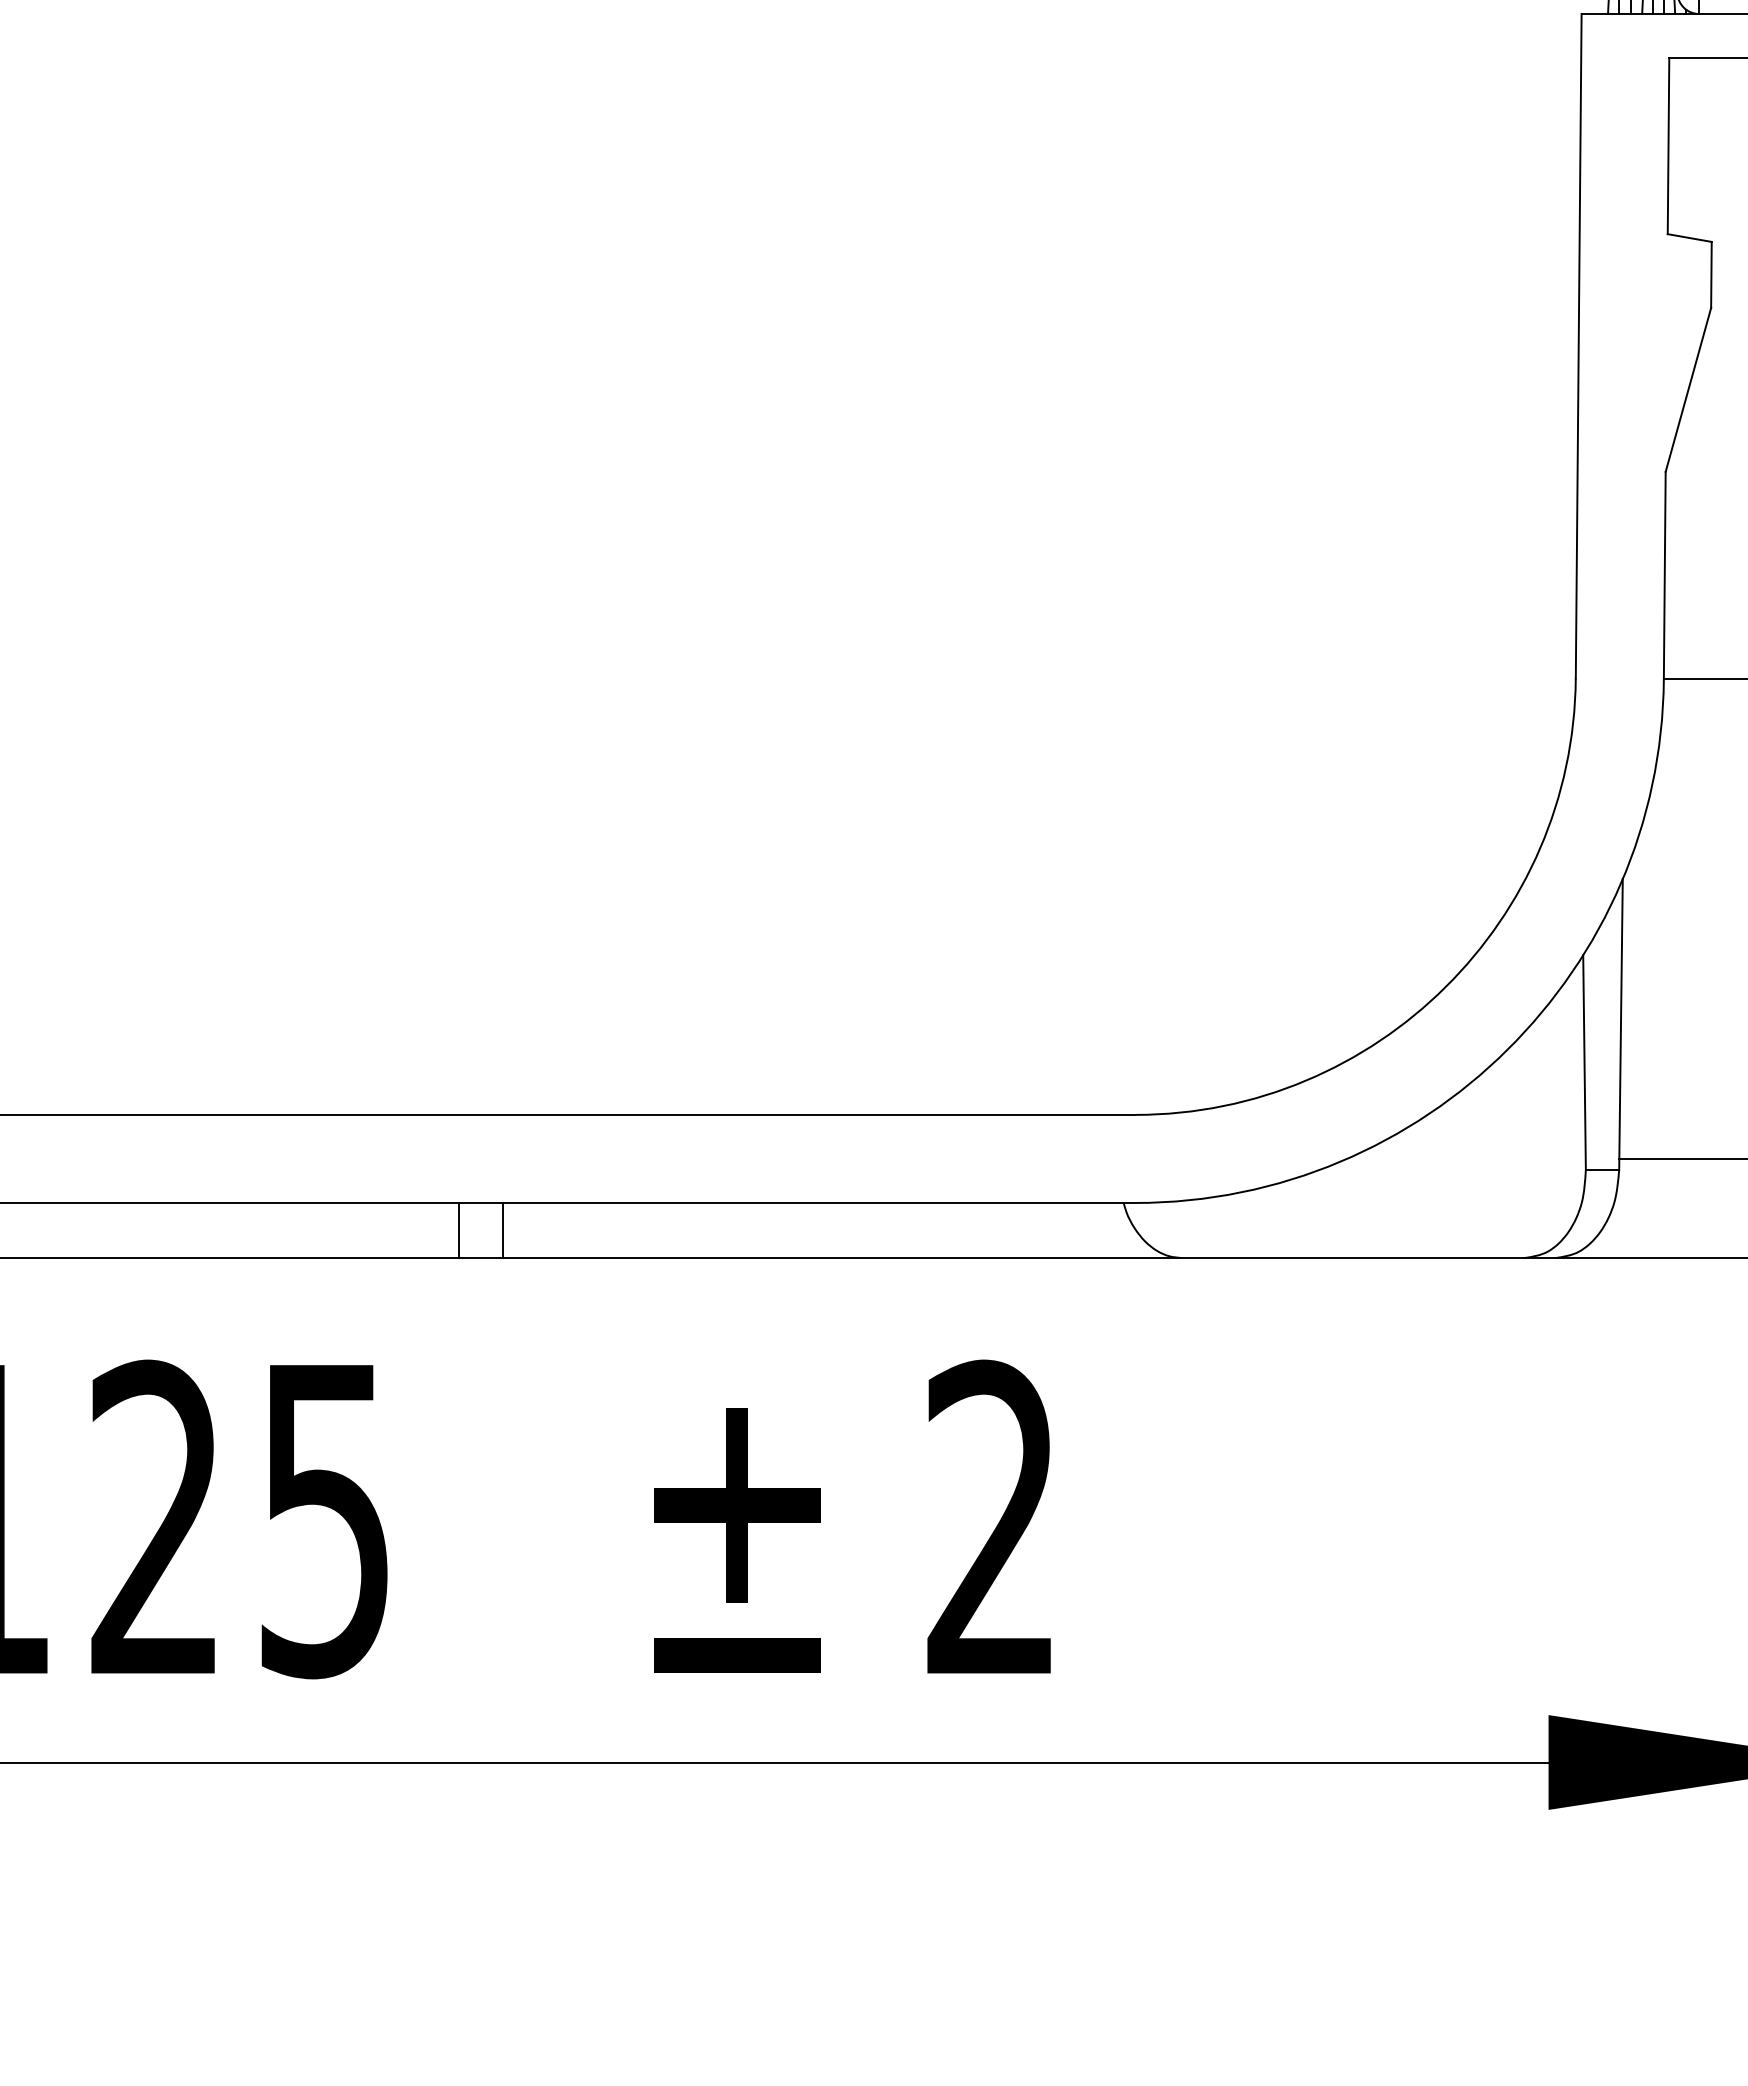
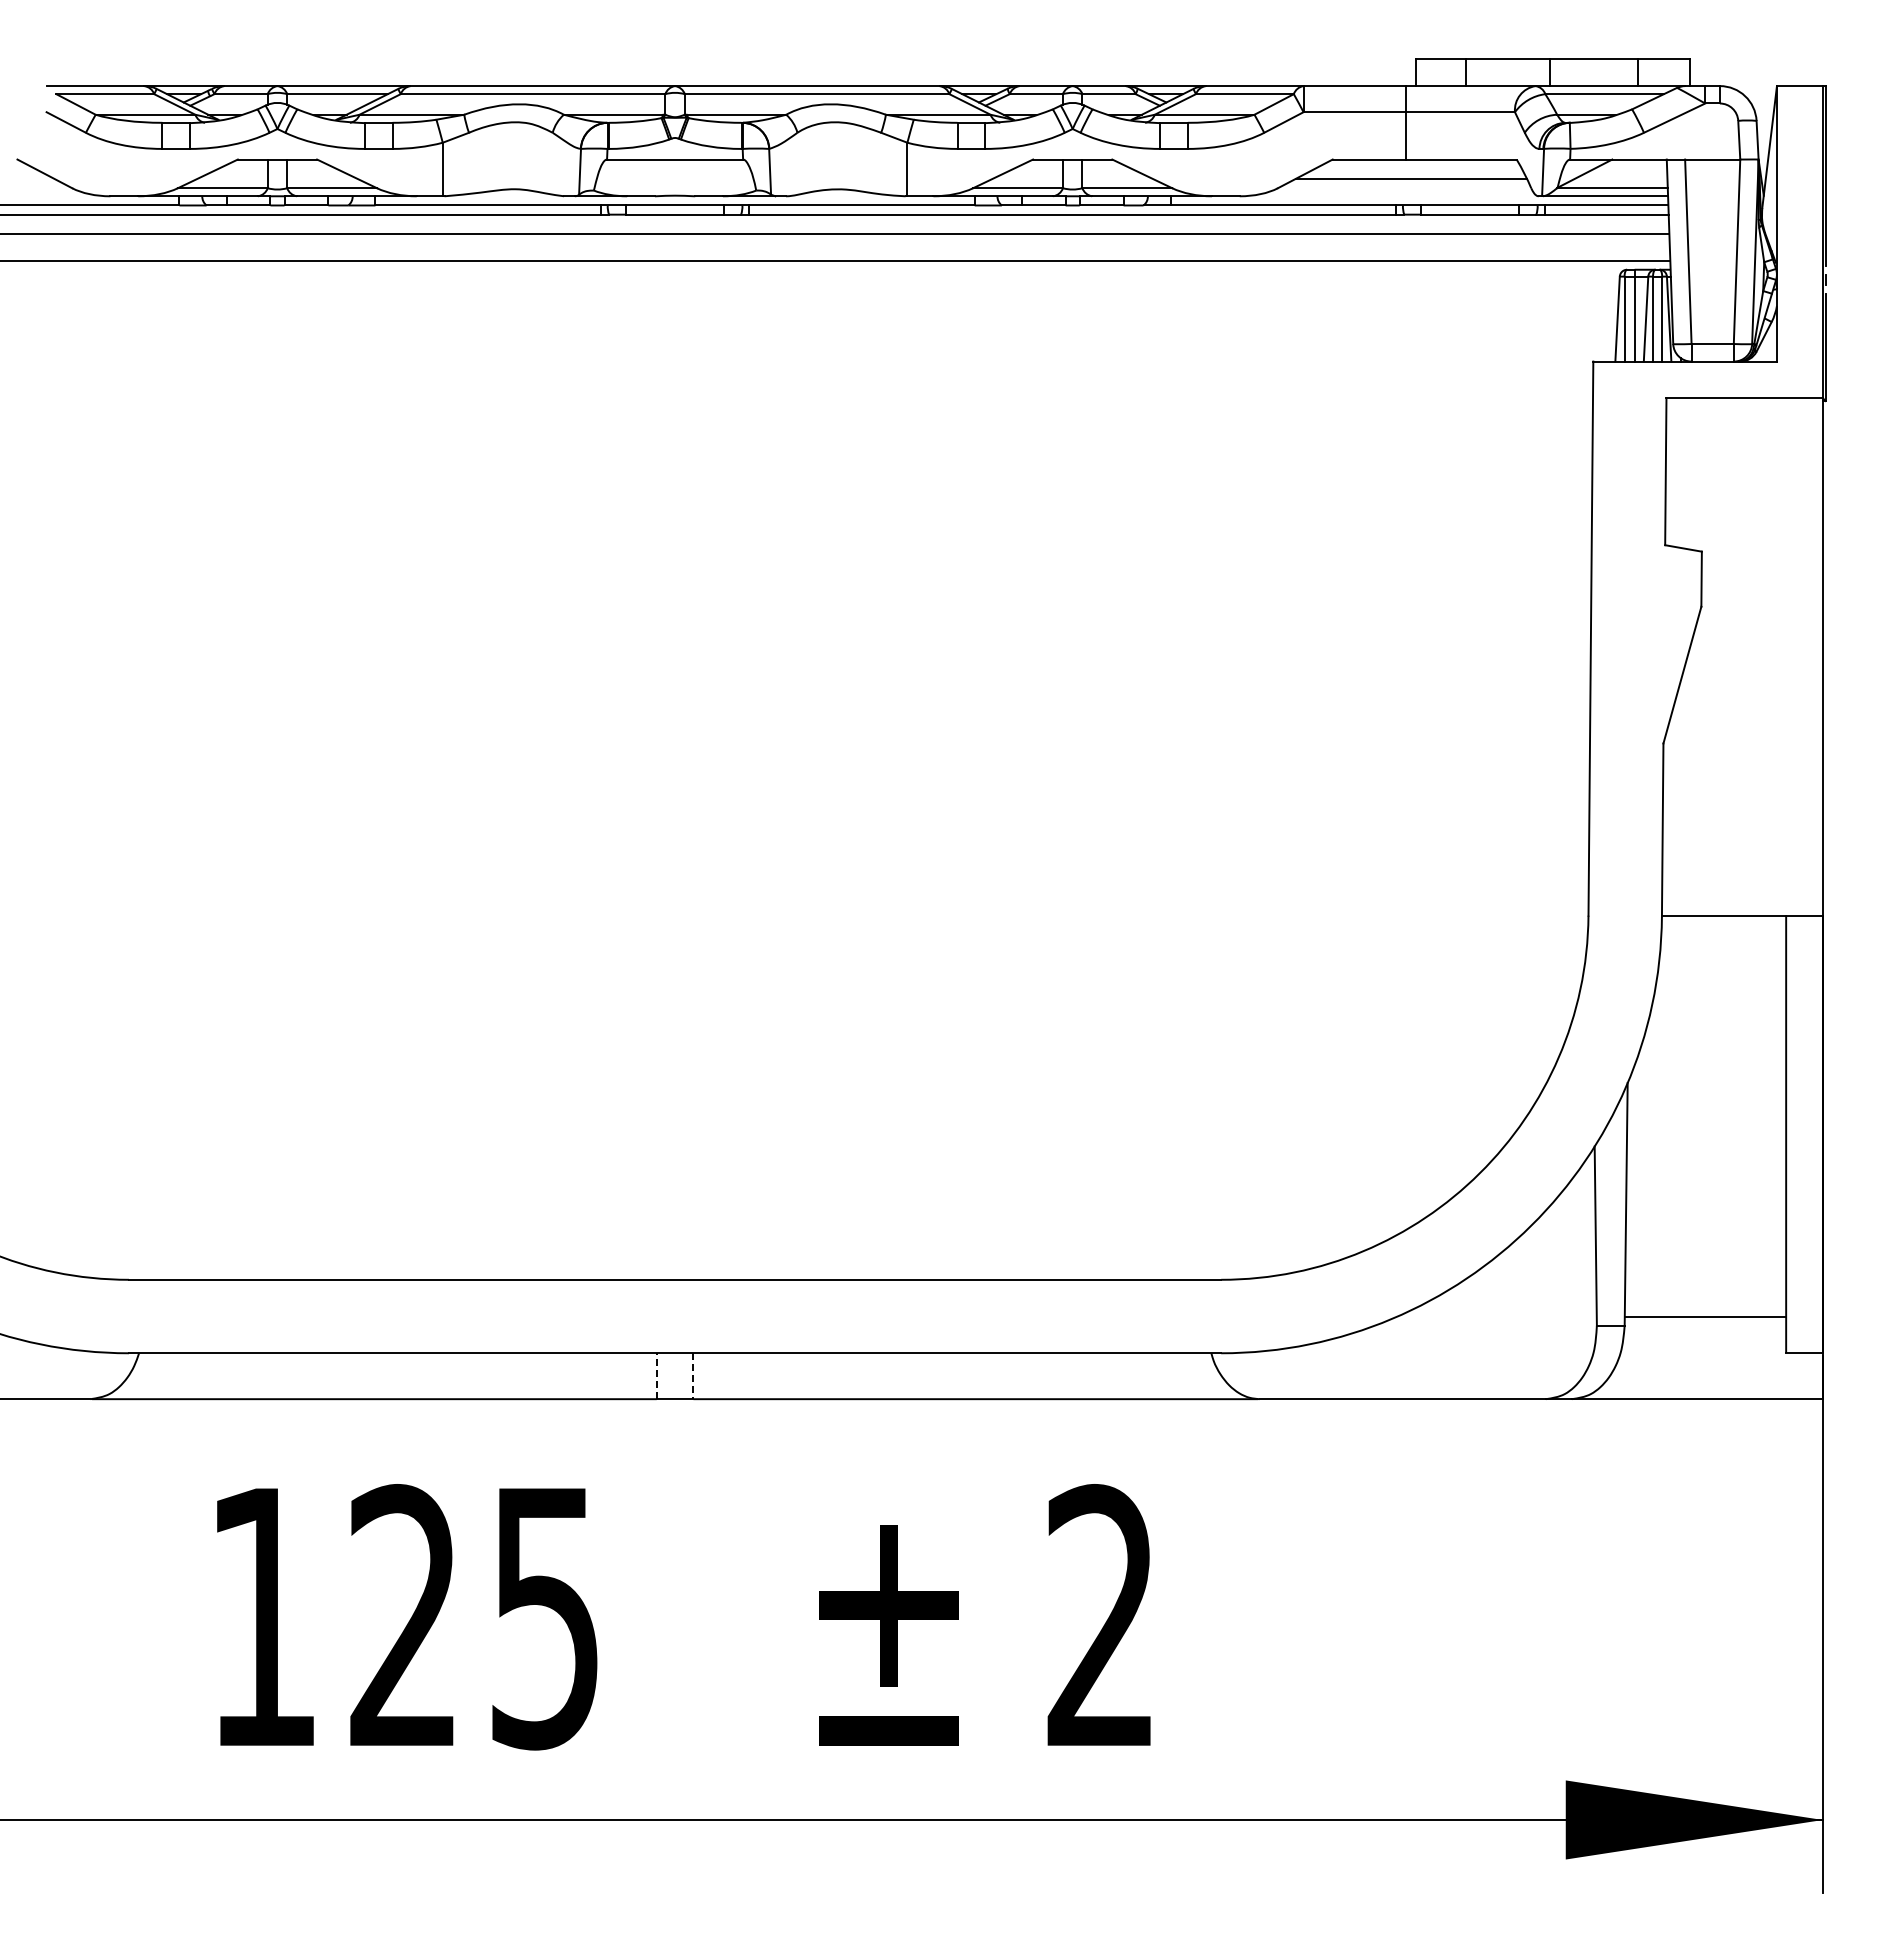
line: (458, 1230) -> (656, 1376), solid -> dashed
line: (502, 1230) -> (693, 1376), solid -> dashed

